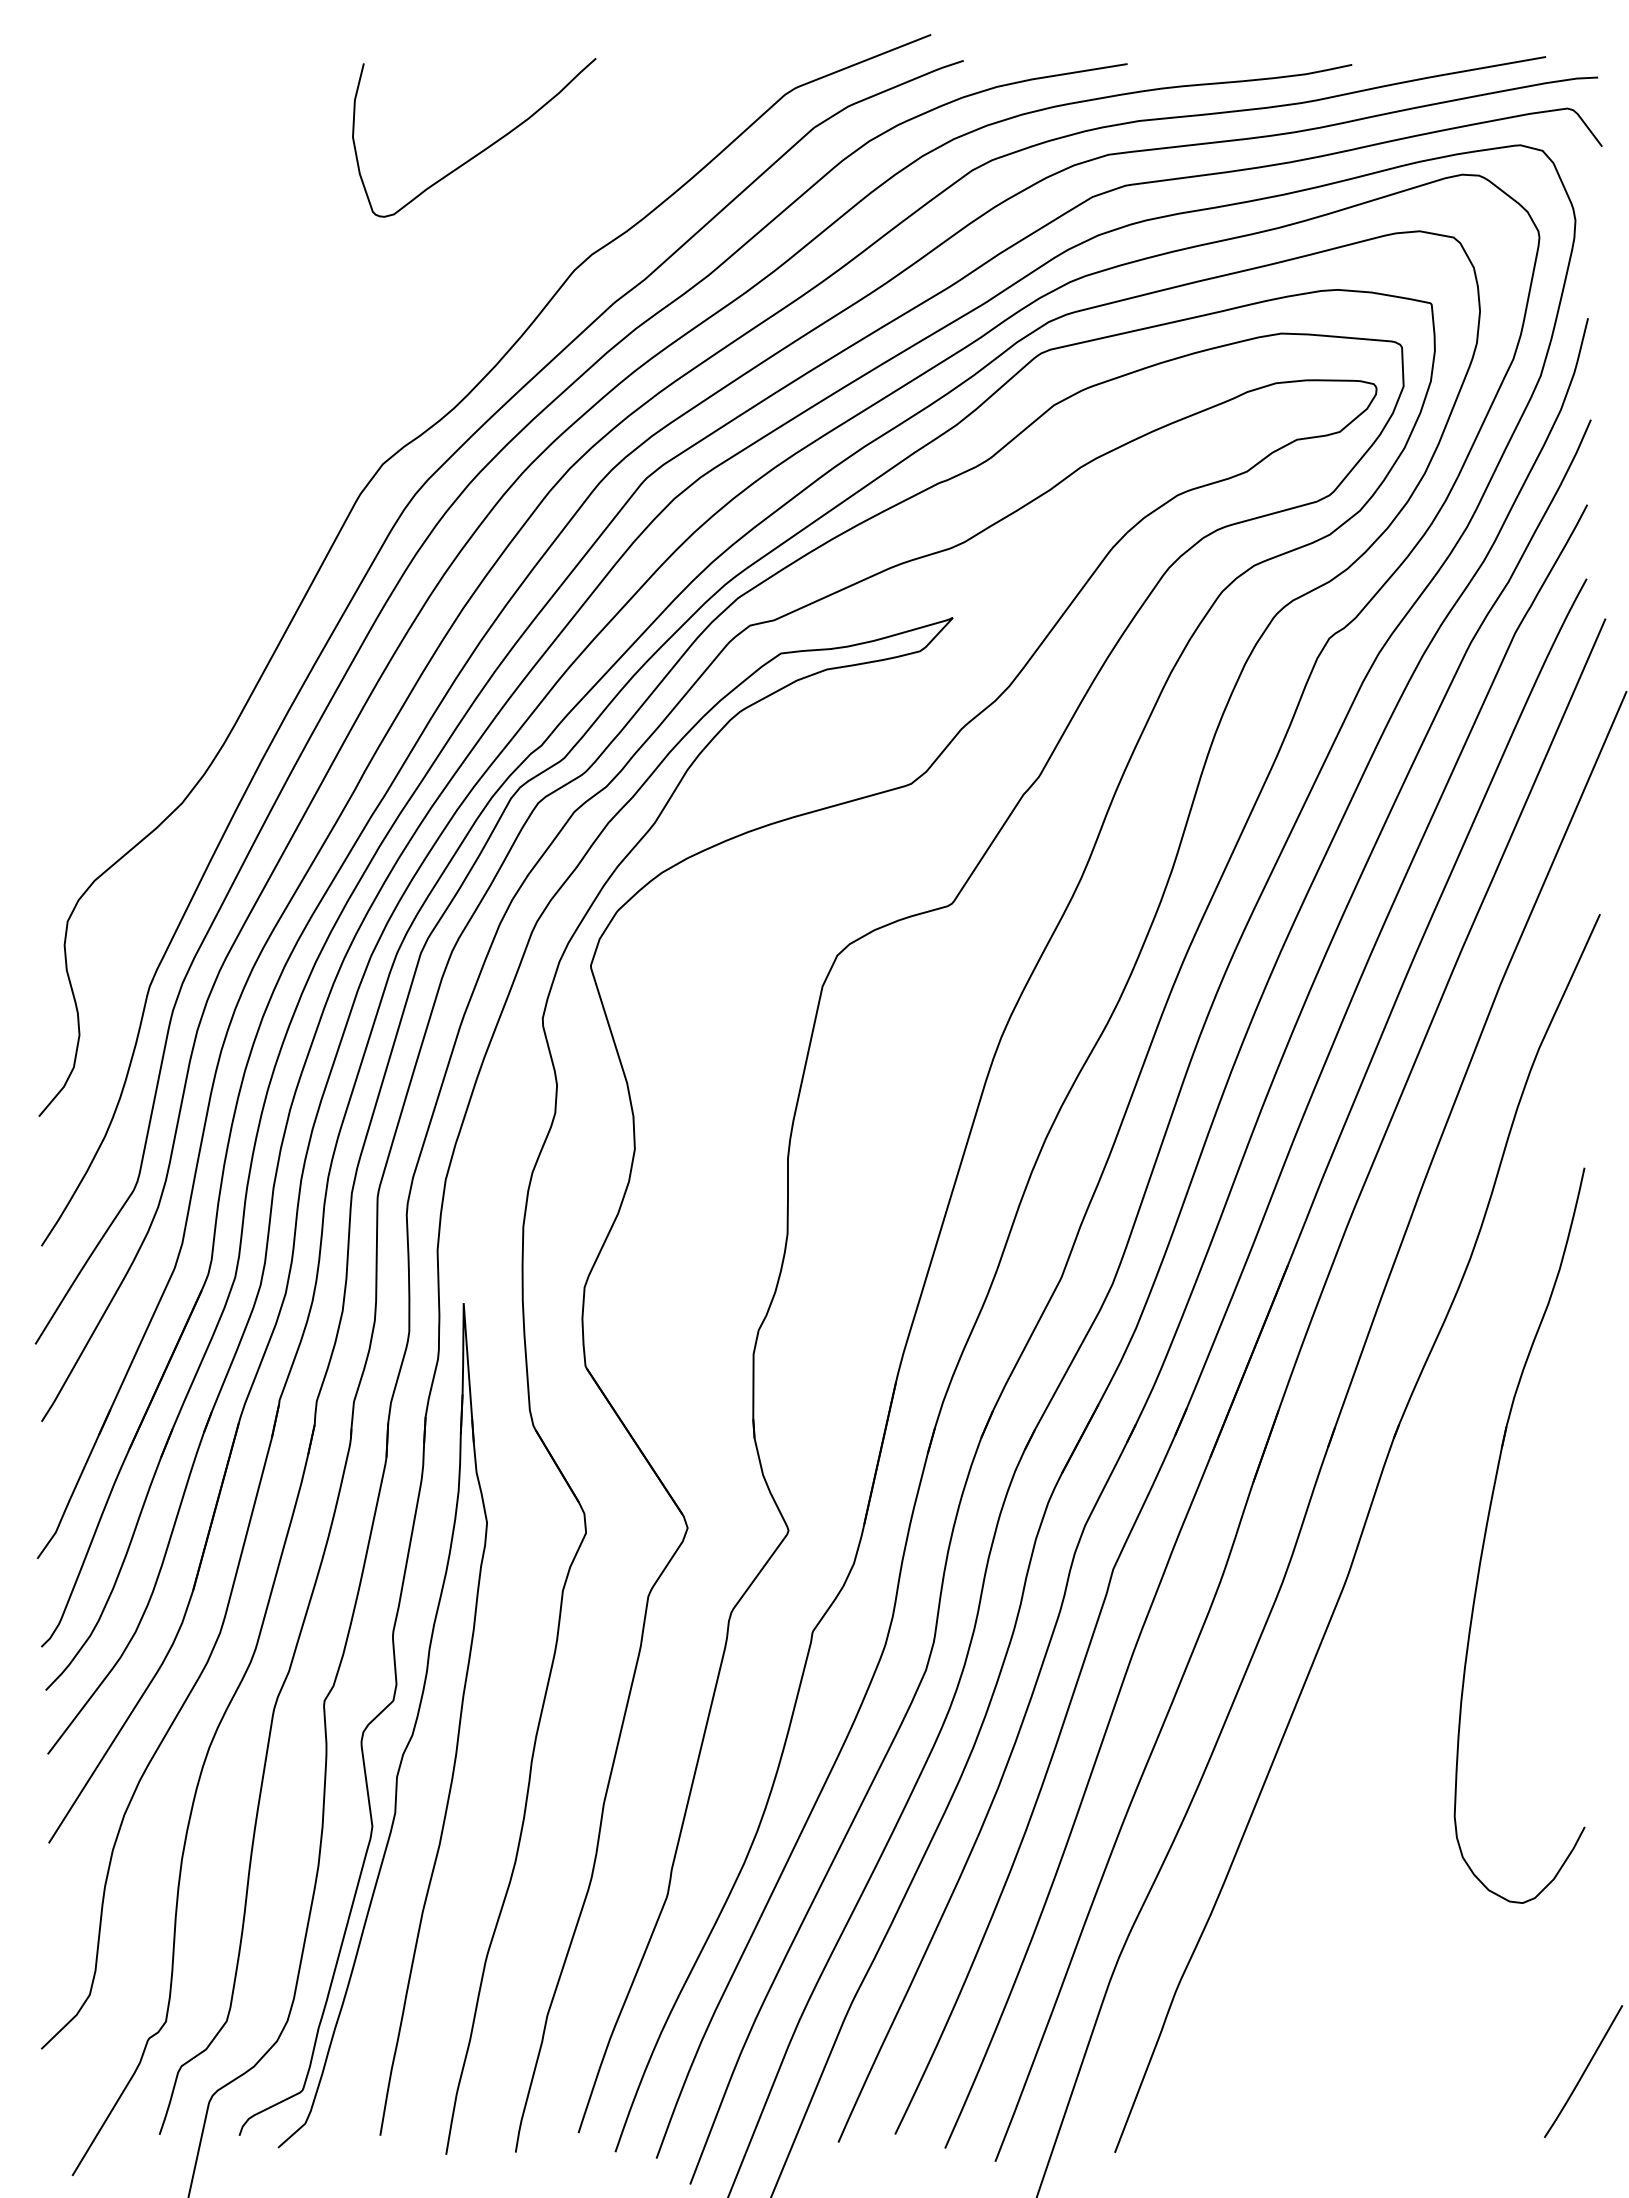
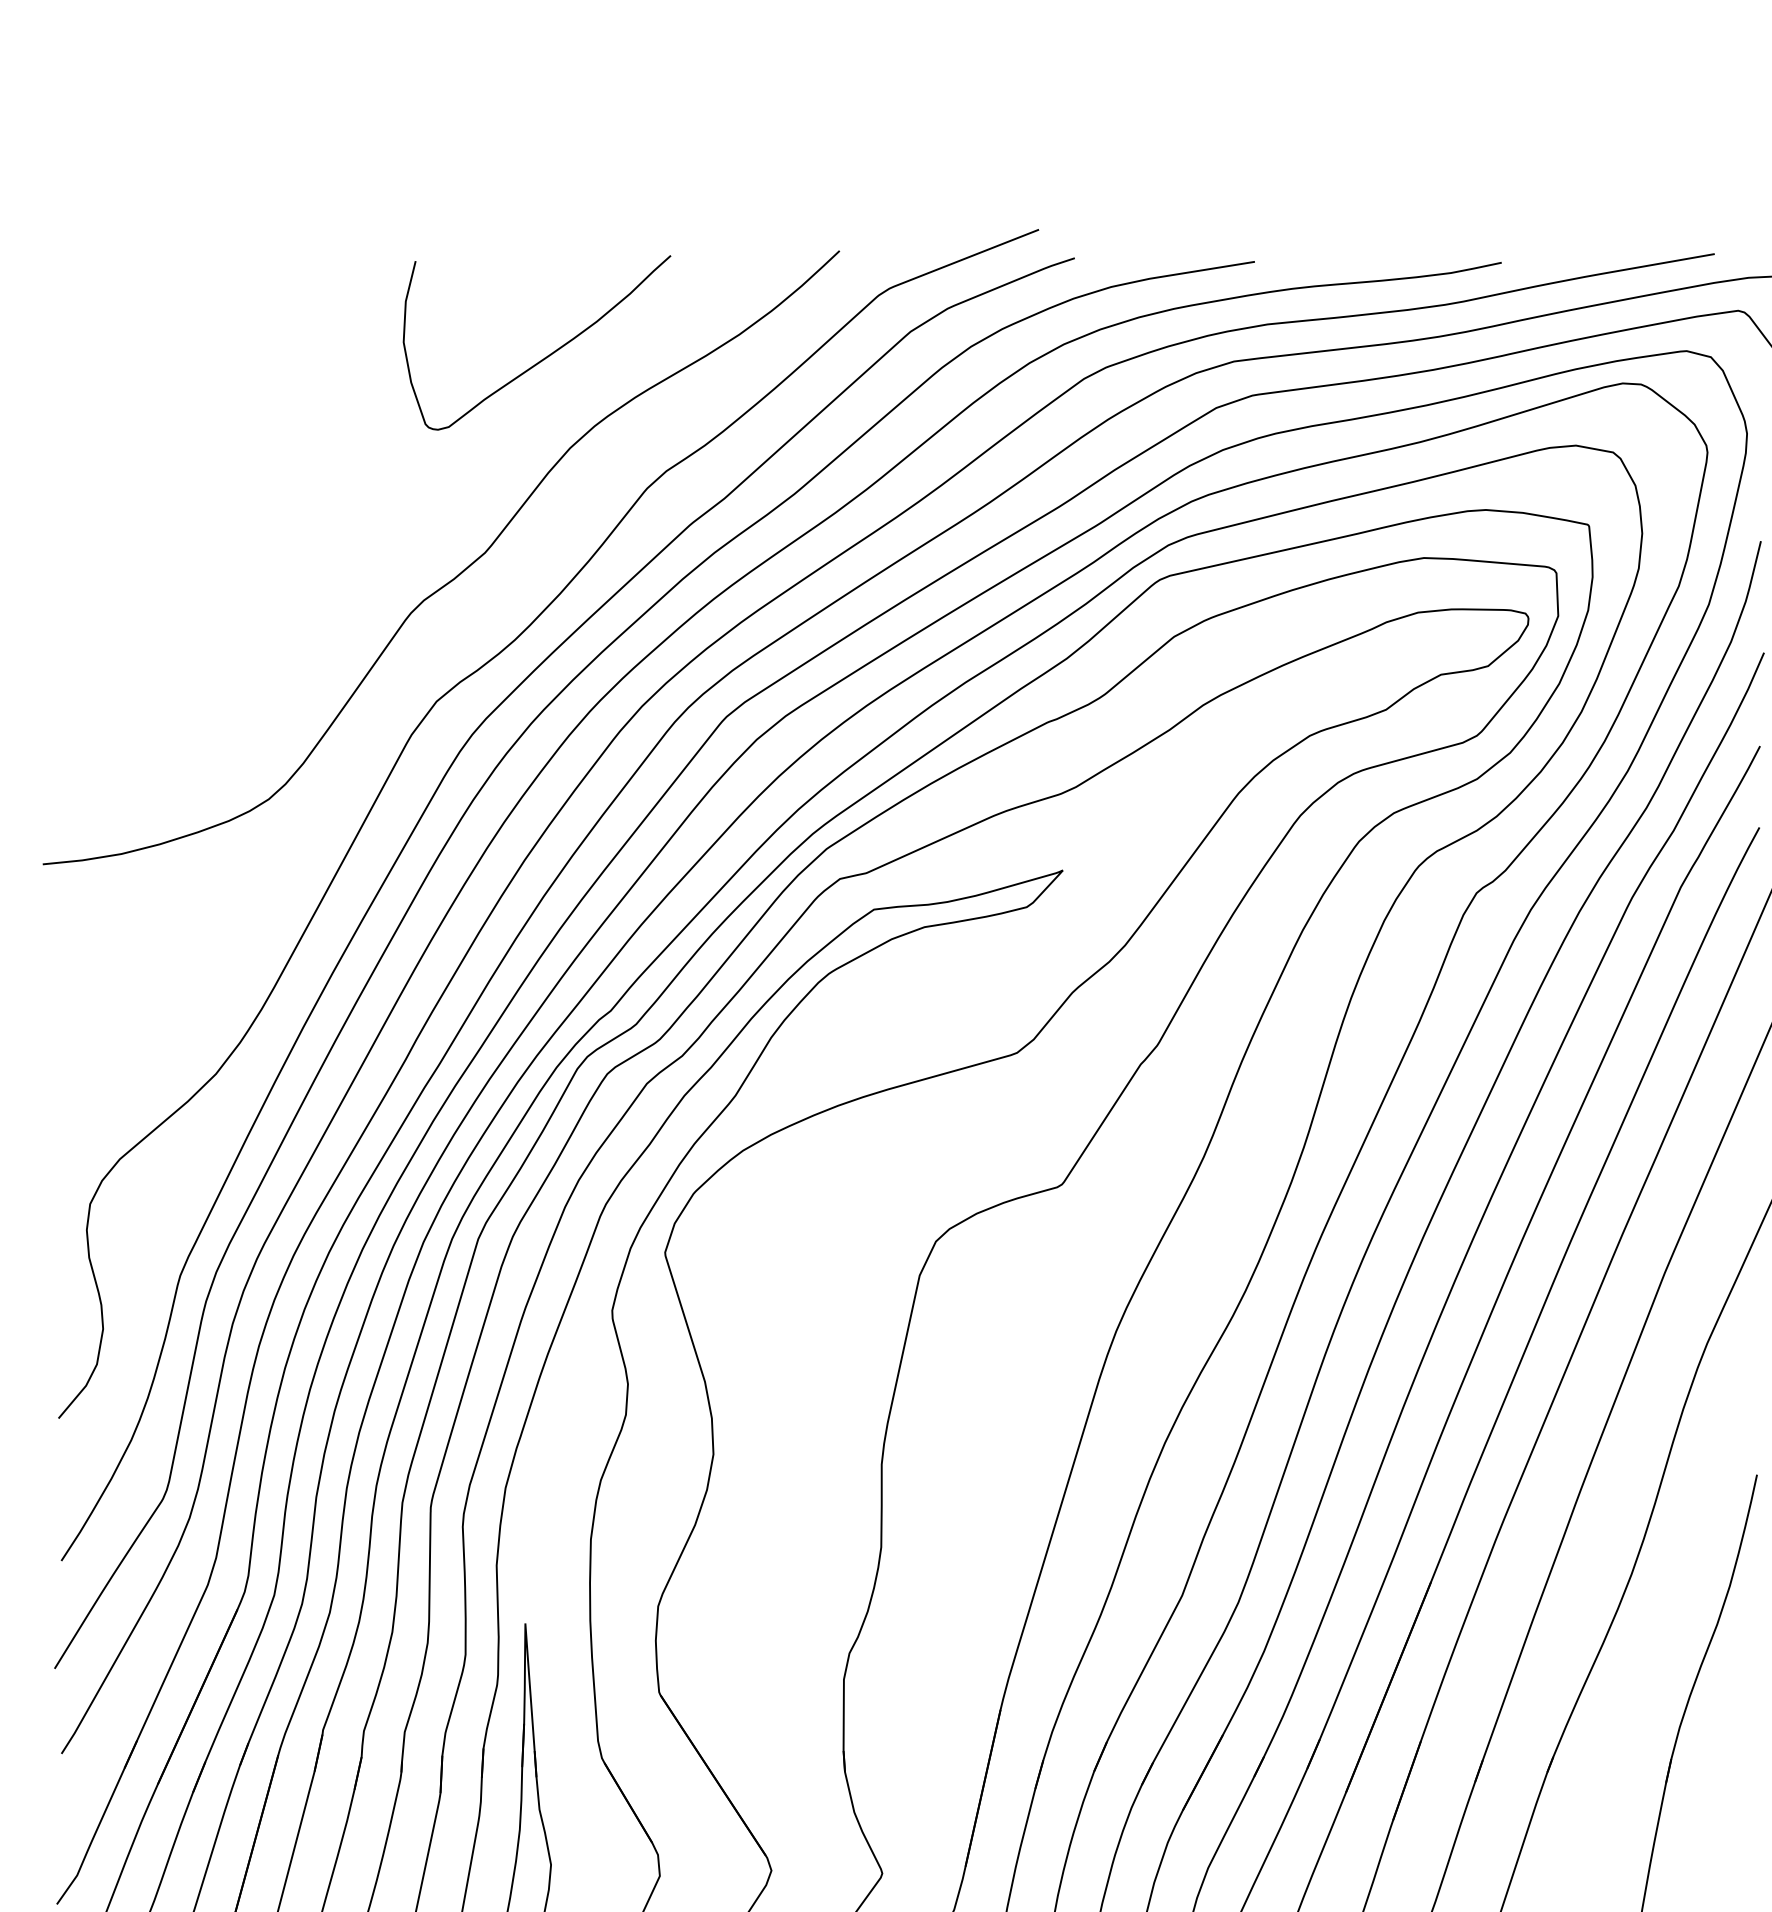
curve: (399, 350) -> (454, 576), added

